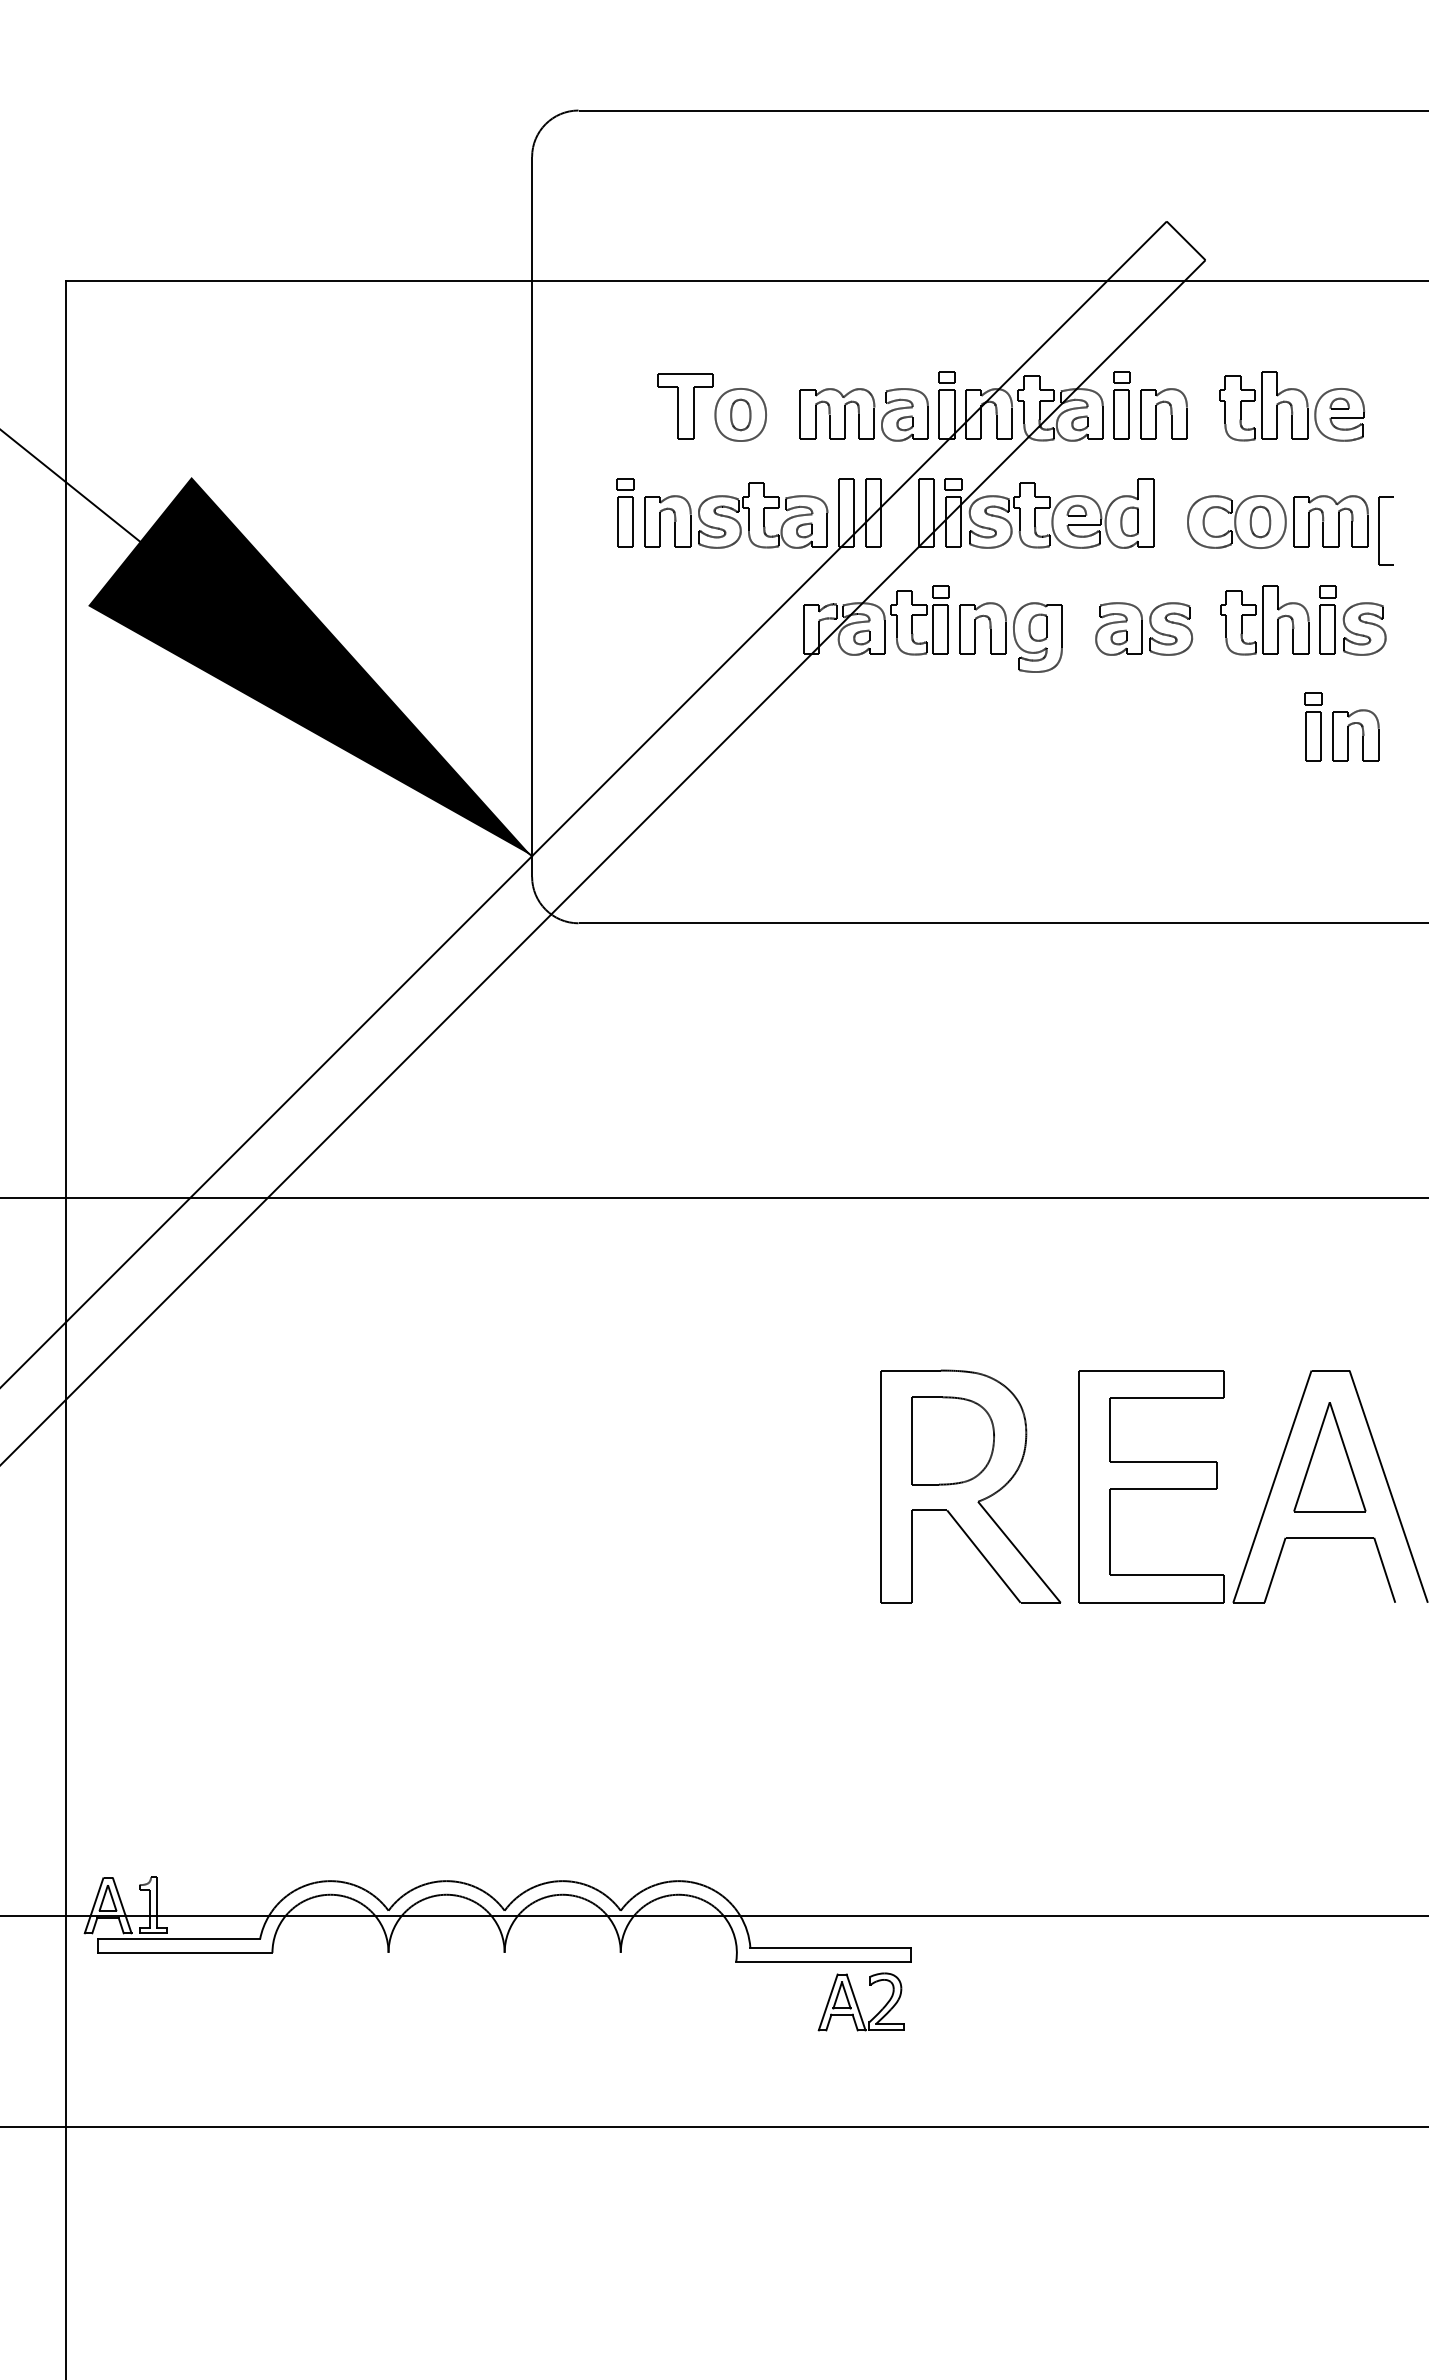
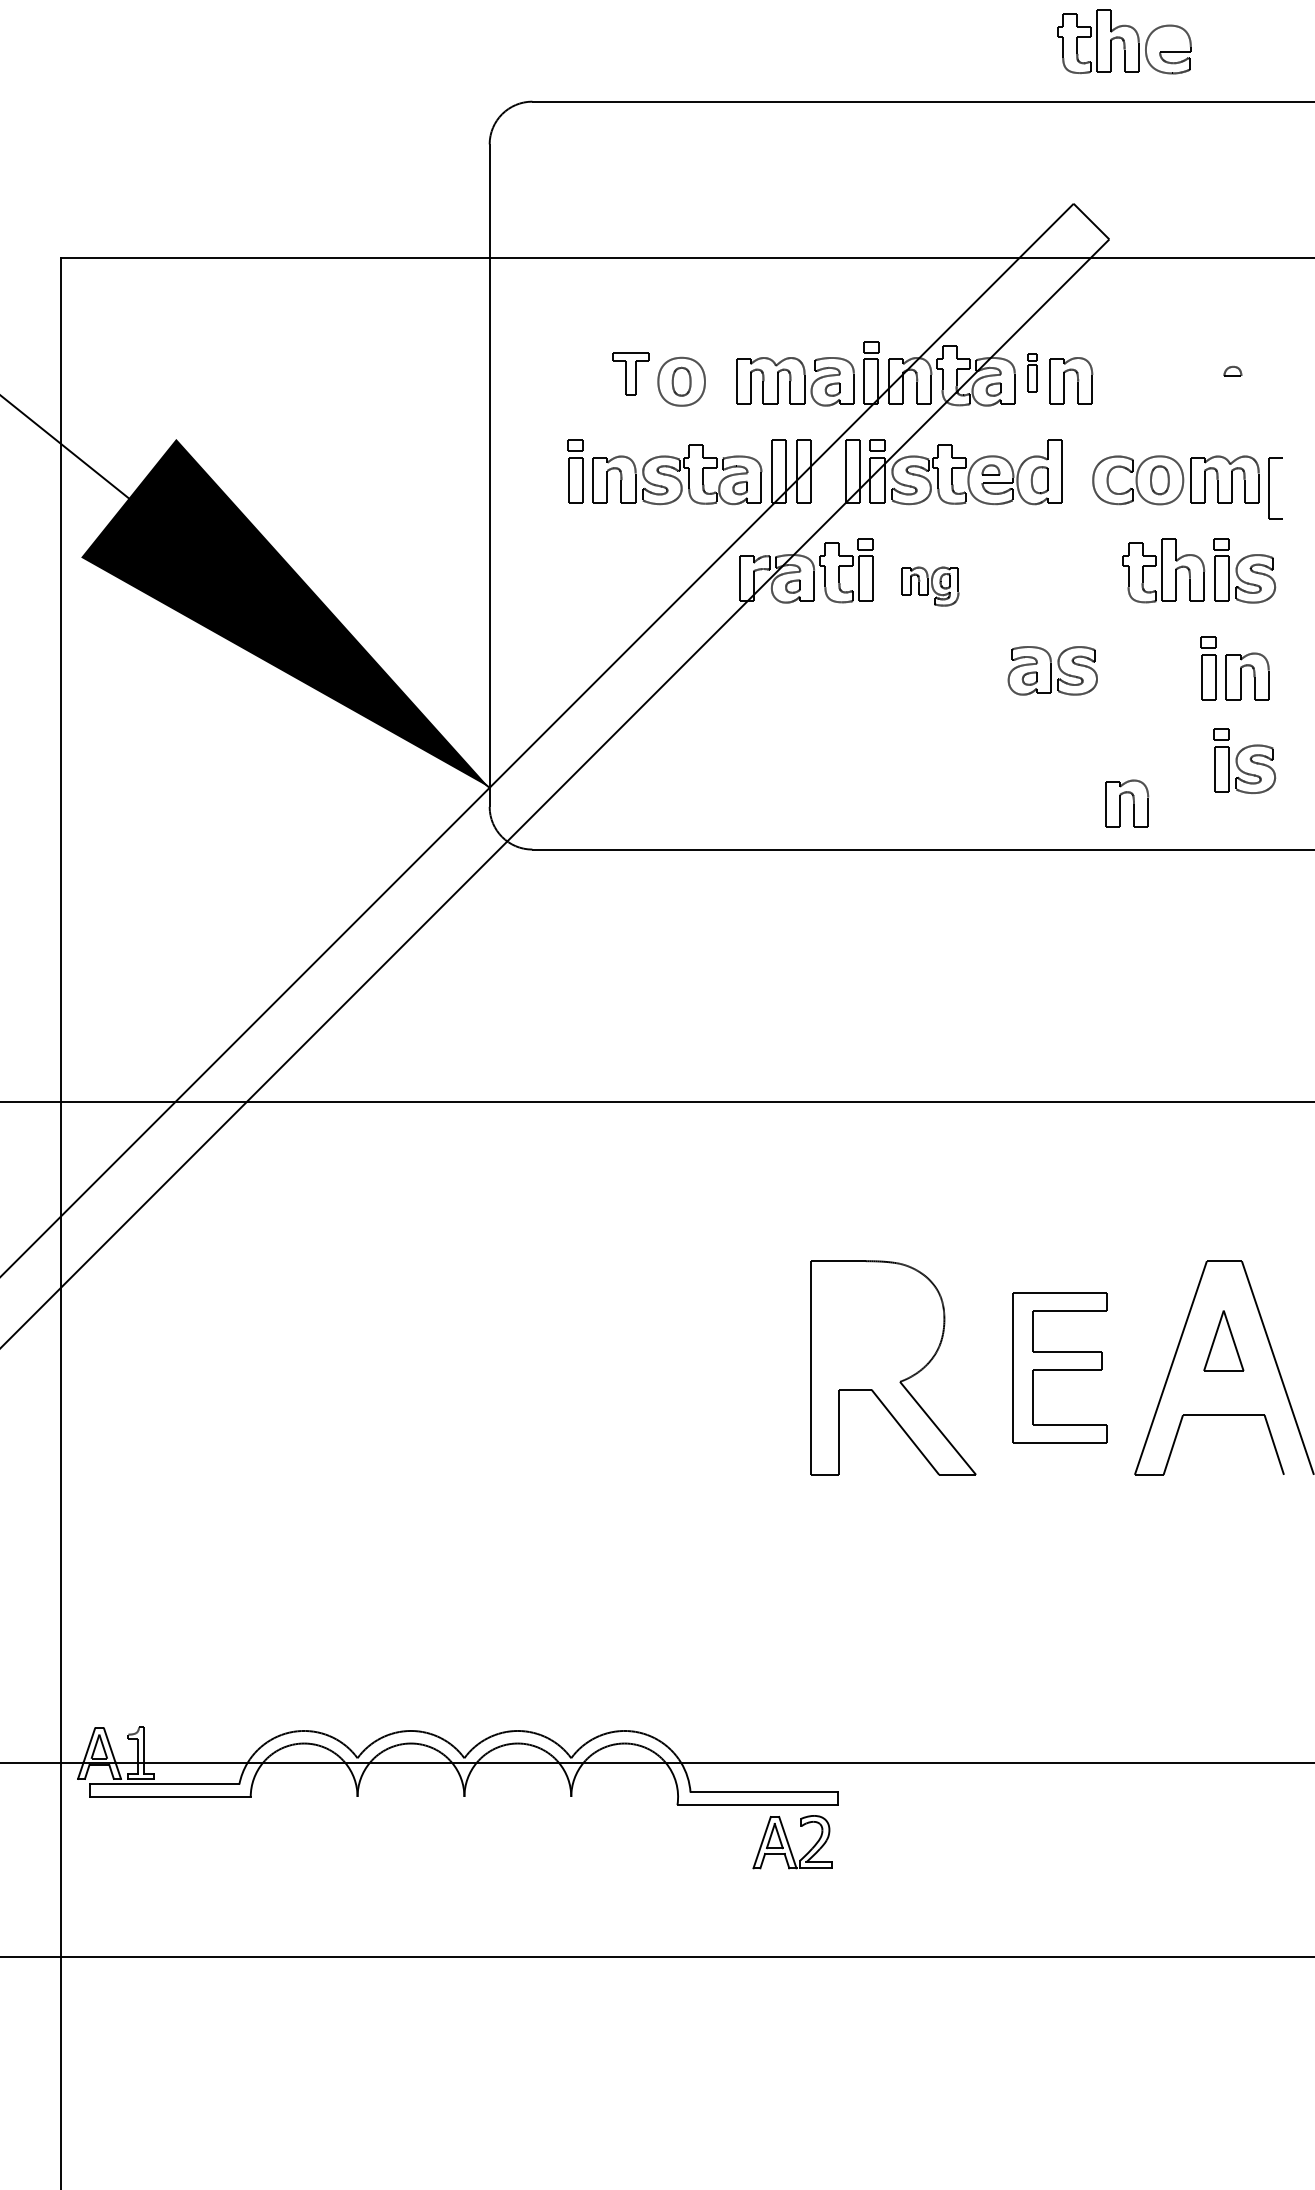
part: (1121, 405) -> (1032, 373), size x0.6
part: (685, 406) -> (630, 374), size x0.7
part: (1291, 406) -> (1124, 41), moved
part: (1144, 628) -> (1053, 670), moved
part: (1010, 637) -> (929, 586), size x0.6
part: (1352, 827) -> (1244, 761), added
part: (1217, 873) -> (1120, 803), added
part: (952, 1440) -> (876, 1325), removed
part: (1329, 1457) -> (1223, 1341), size x0.6
part: (1151, 1486) -> (1059, 1367), size x0.7

